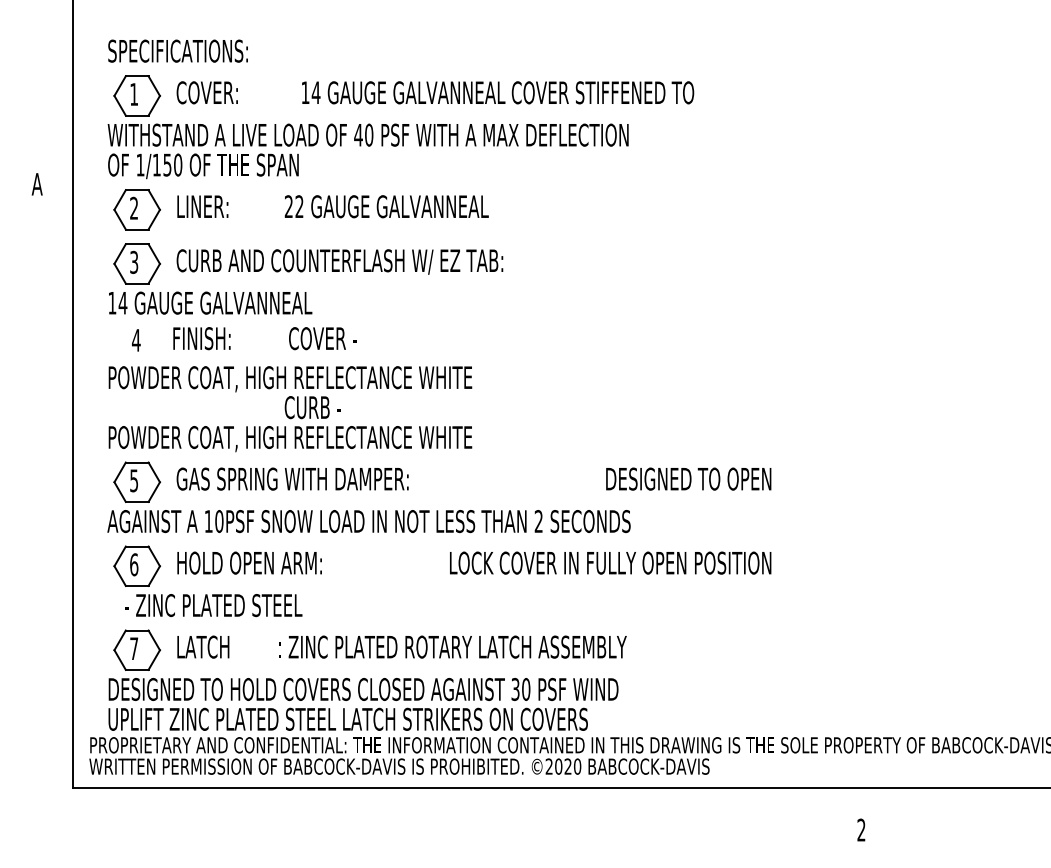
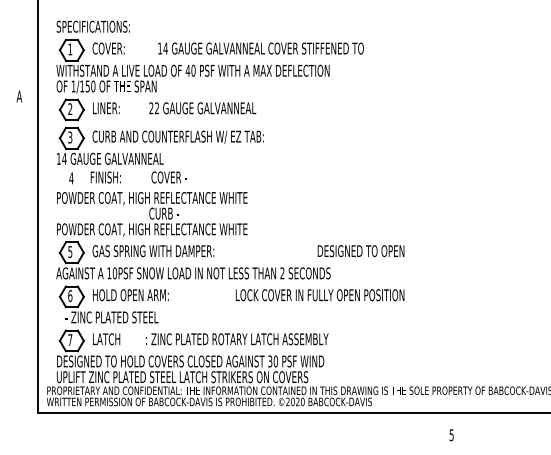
text: (861, 830) -> (451, 435), 2 -> 5

